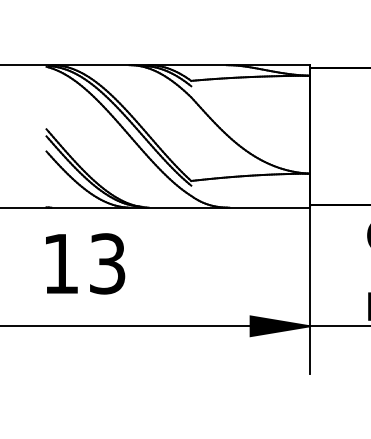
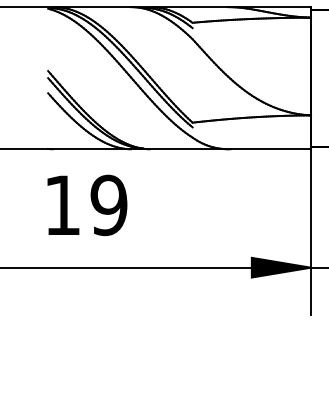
text: (107, 263) -> (109, 205), 13 -> 19

